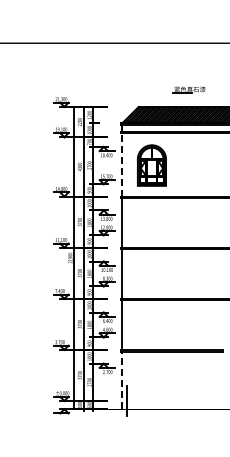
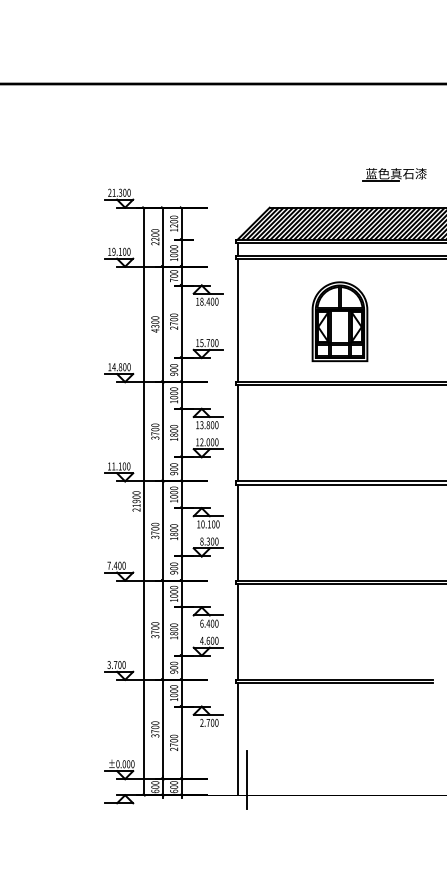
part: (188, 89) -> (393, 173), moved
line: (122, 165) -> (238, 321), dashed -> solid
part: (151, 165) -> (339, 321), moved
line: (122, 380) -> (238, 739), dashed -> solid

